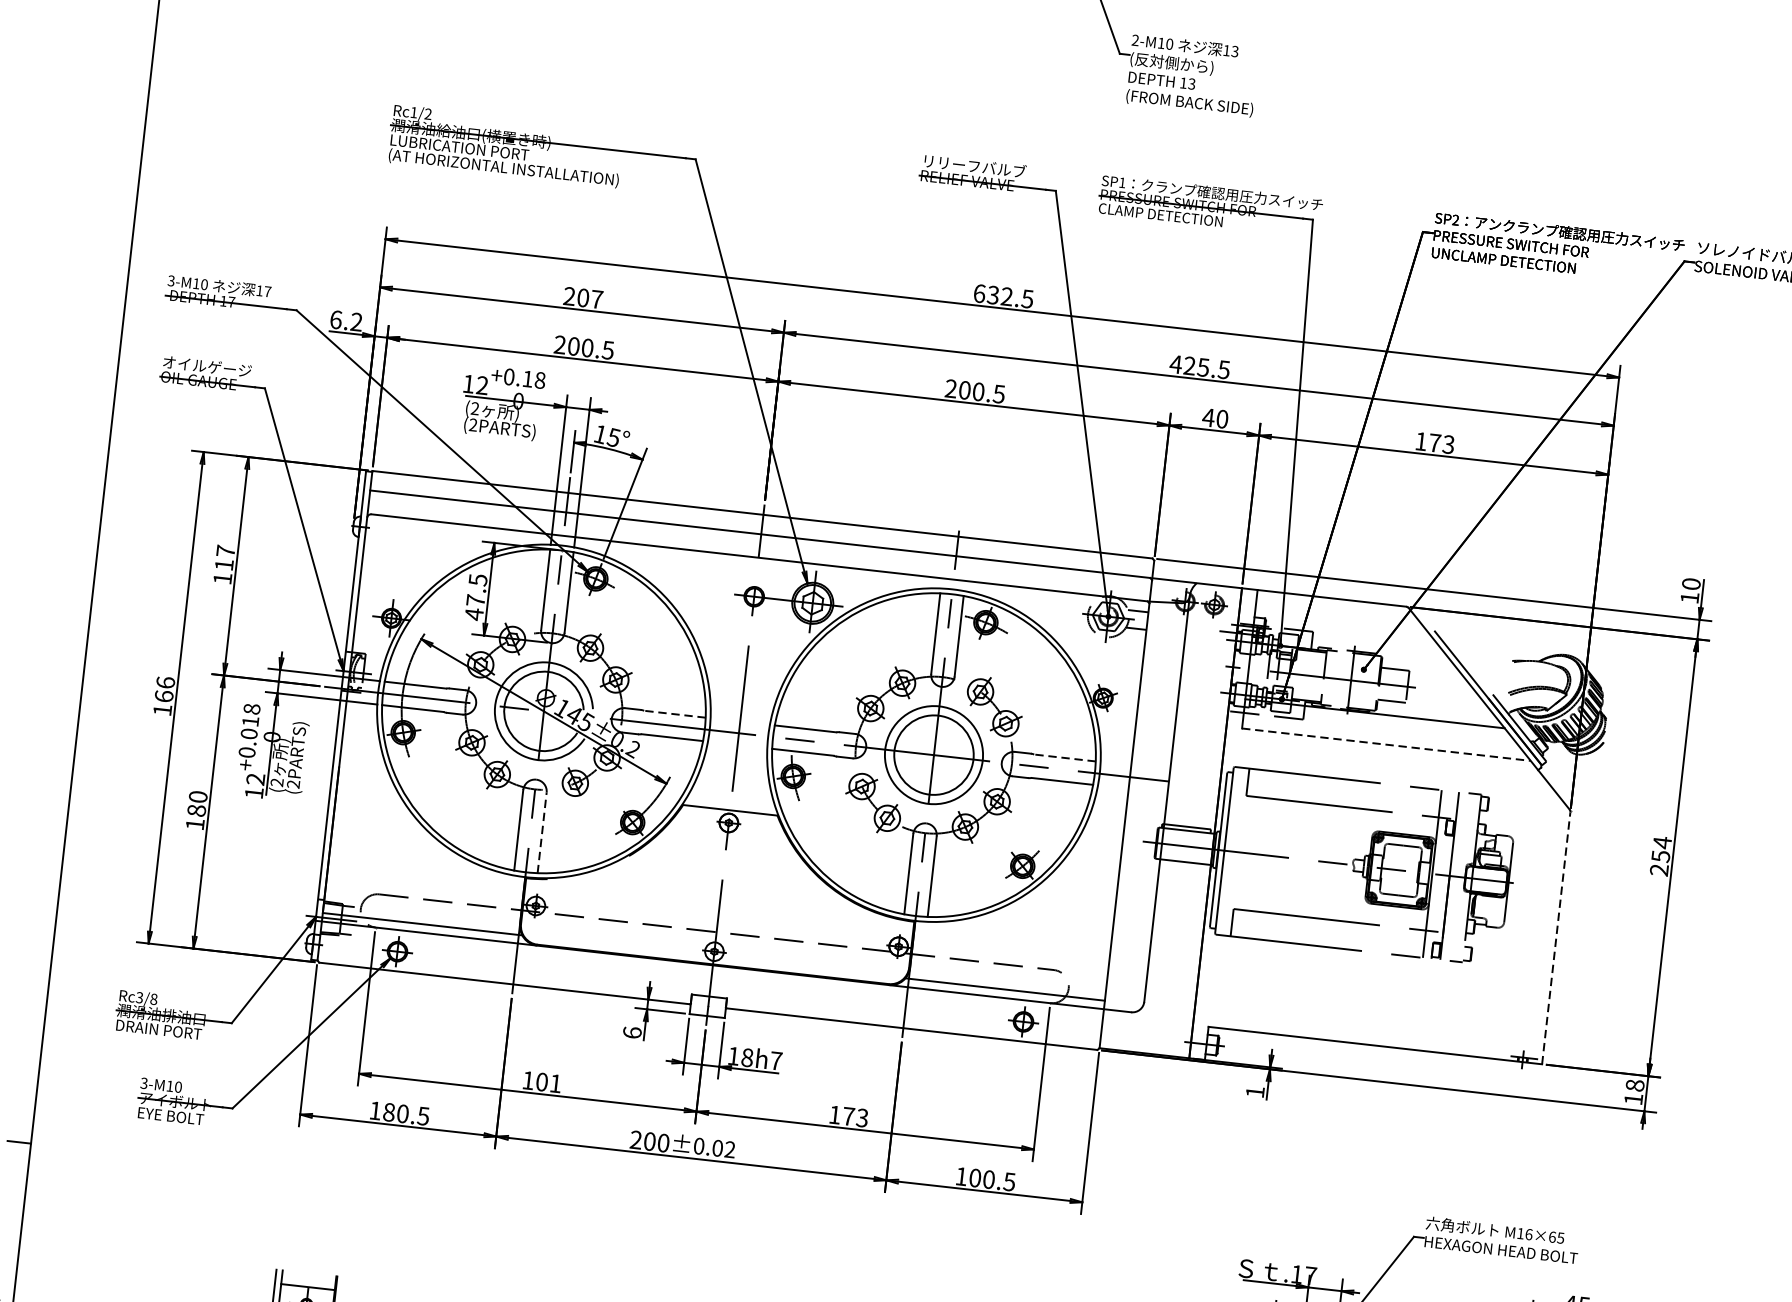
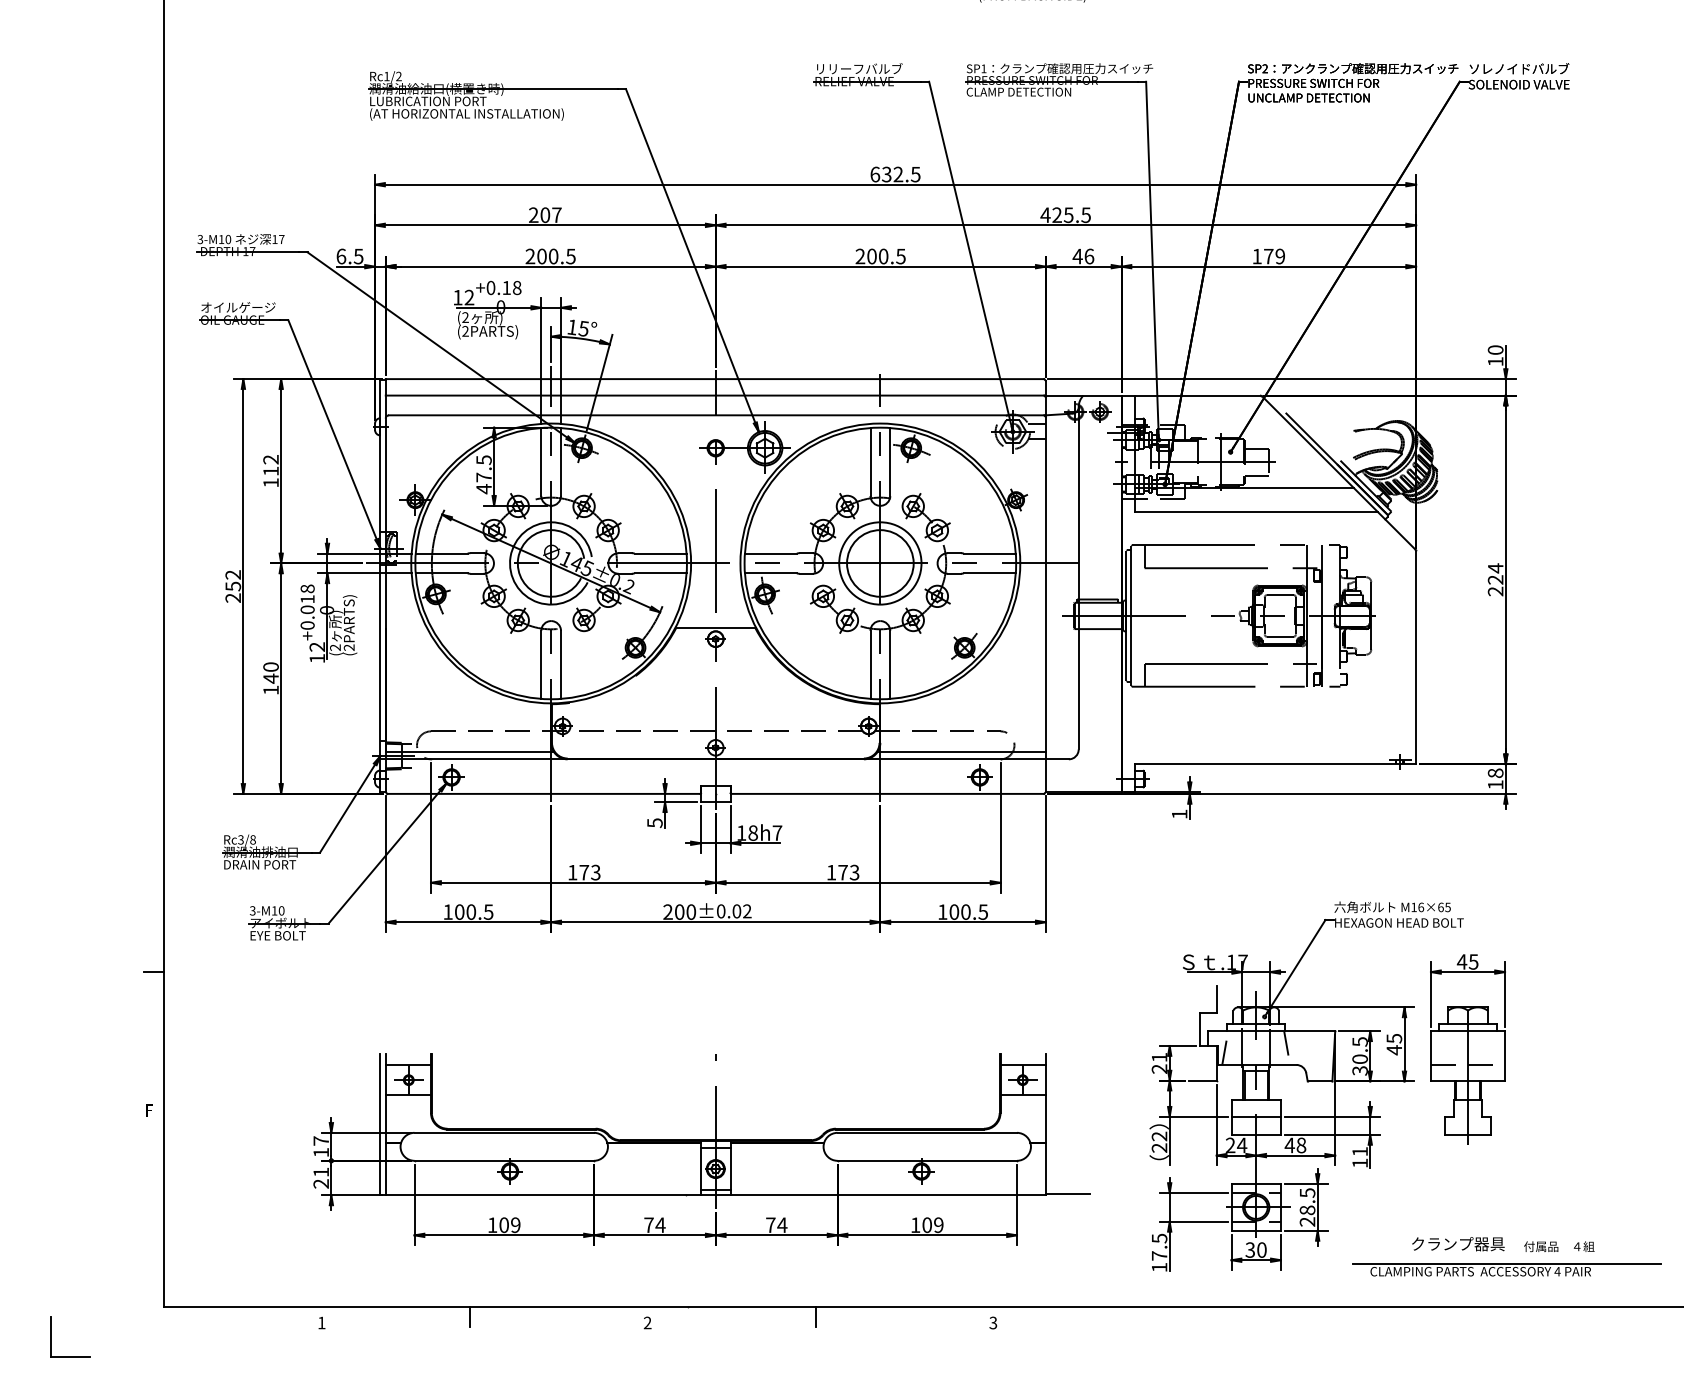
text: (356, 322) -> (358, 256), 6.2 -> 6.5
text: (1222, 419) -> (1089, 256), 40 -> 46
text: (1447, 444) -> (1279, 256), 173 -> 179
text: (225, 550) -> (270, 459), 117 -> 112
text: (164, 696) -> (233, 586), 166 -> 252
line: (674, 714) -> (660, 553), dashed -> solid
line: (1386, 744) -> (1256, 512), dashed -> solid
line: (1064, 757) -> (989, 553), dashed -> solid
text: (196, 810) -> (270, 678), 180 -> 140
line: (542, 832) -> (561, 664), dashed -> solid
text: (1660, 855) -> (1495, 579), 254 -> 224
line: (1556, 937) -> (1416, 657), dashed -> solid
text: (631, 1032) -> (654, 822), 6 -> 5
text: (548, 1082) -> (589, 872), 101 -> 173
text: (389, 1111) -> (459, 911), 180.5 -> 100.5

